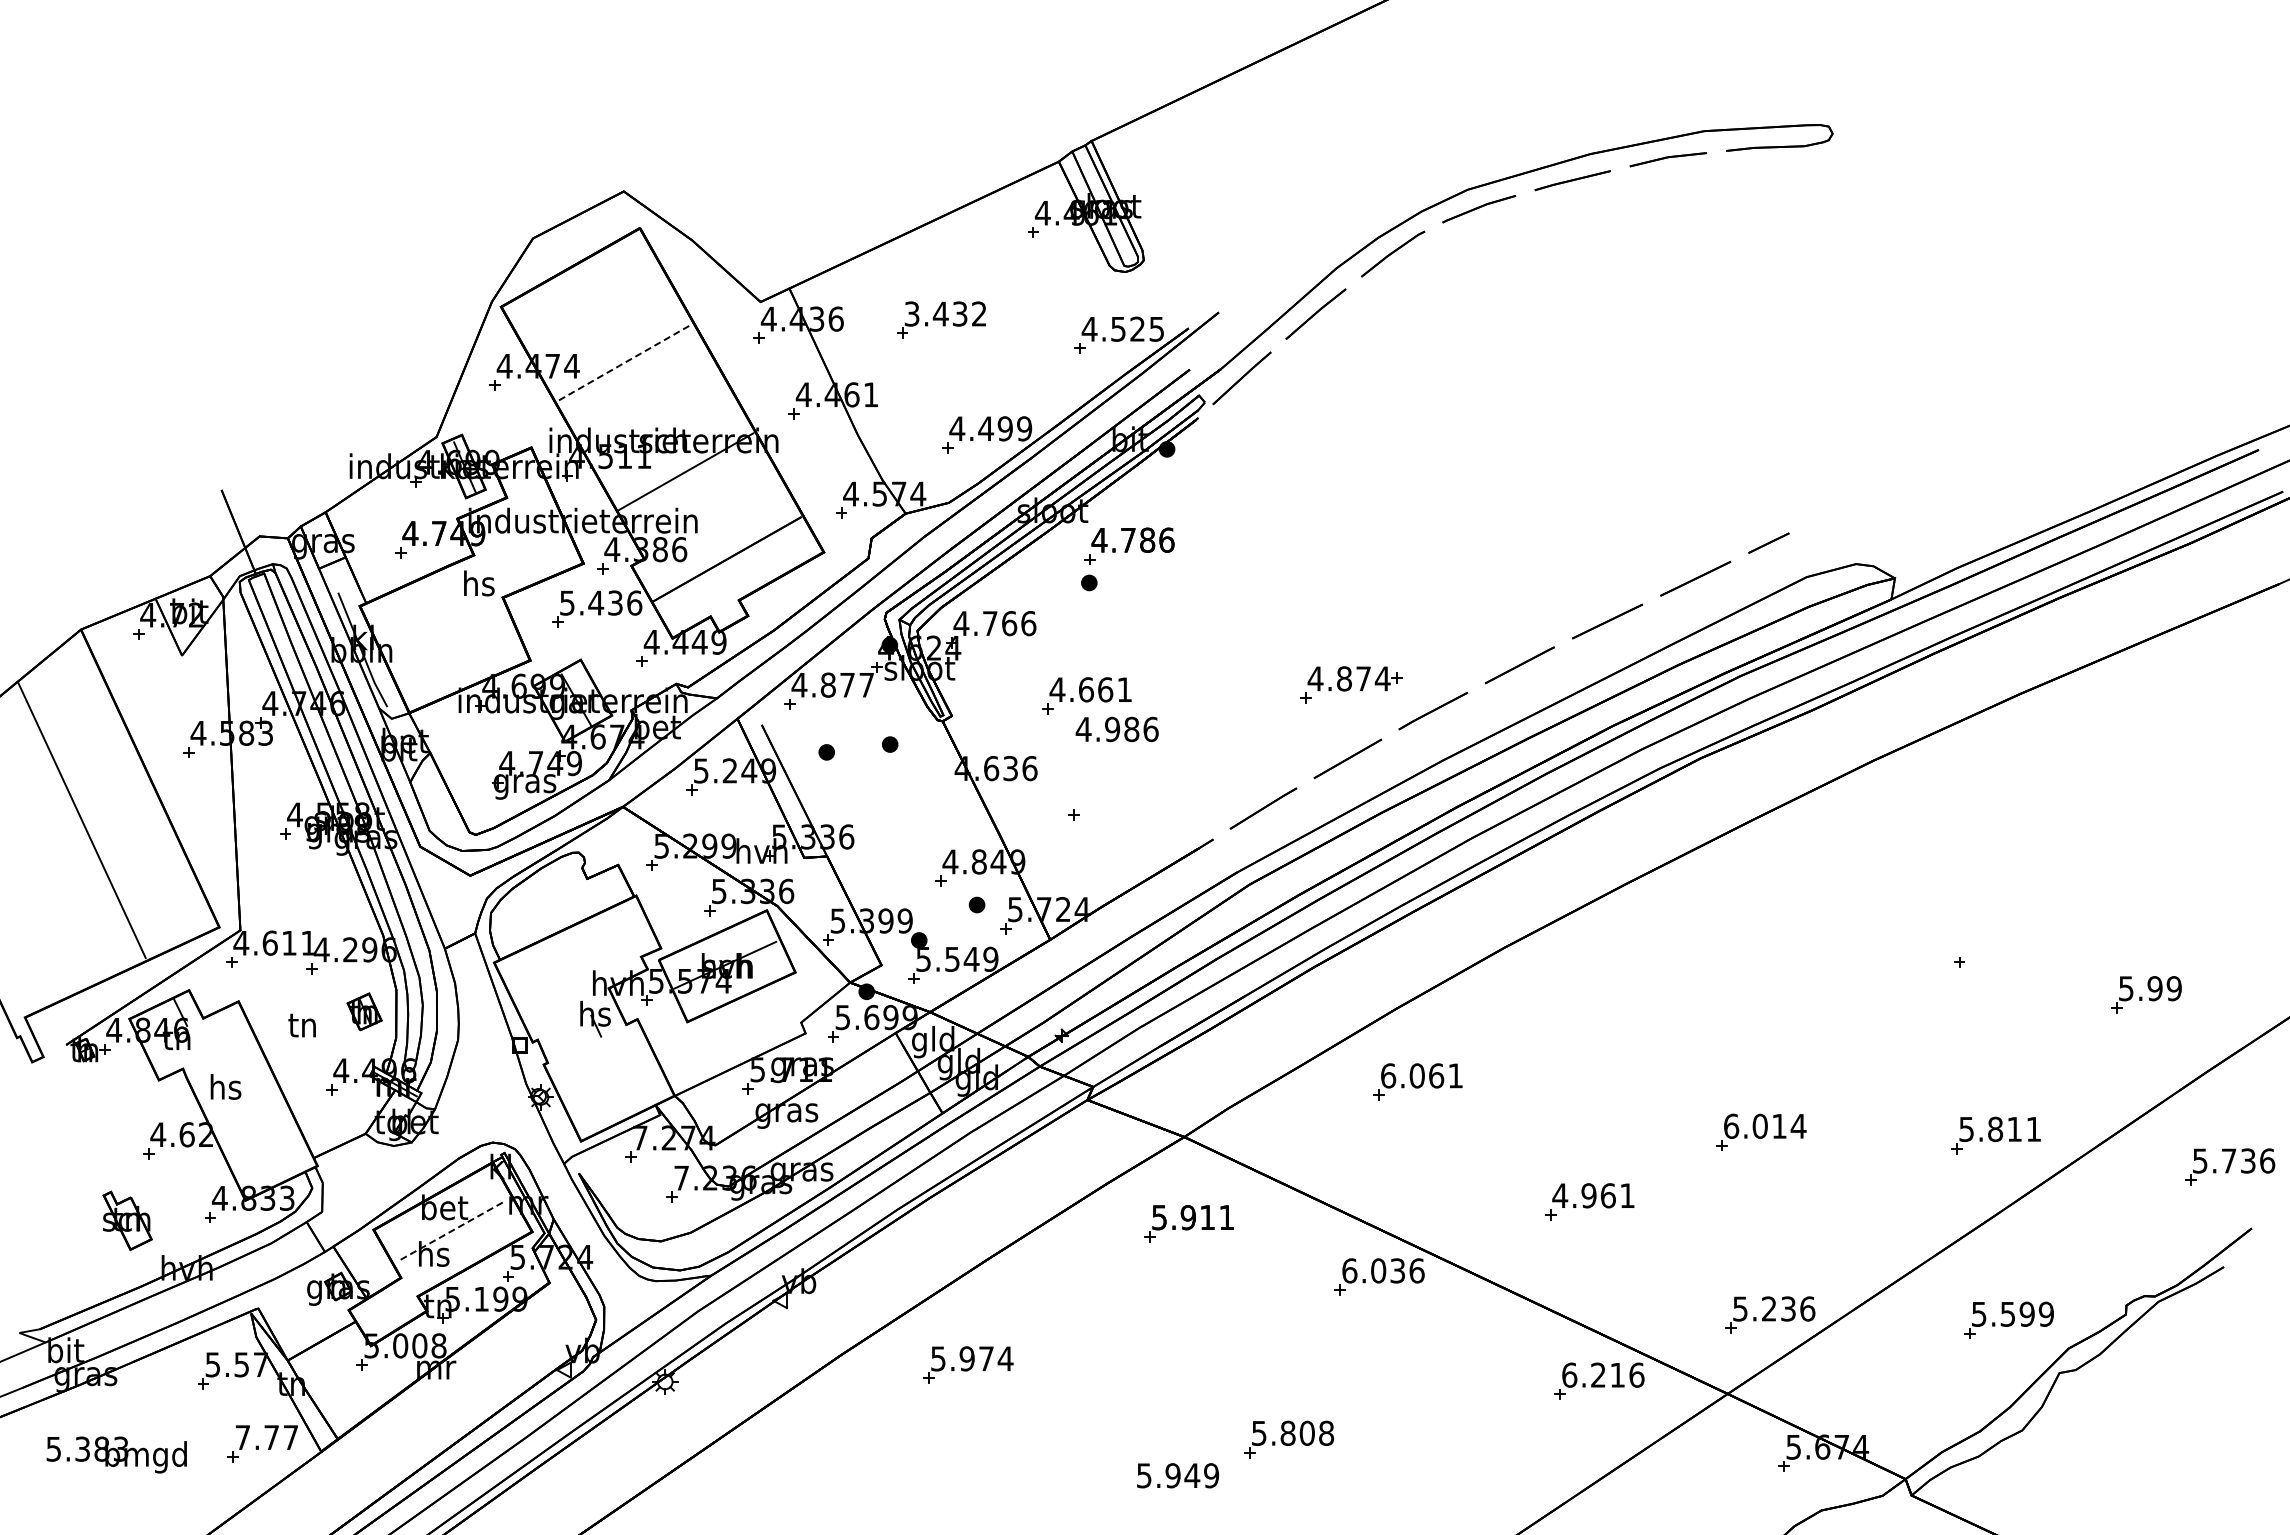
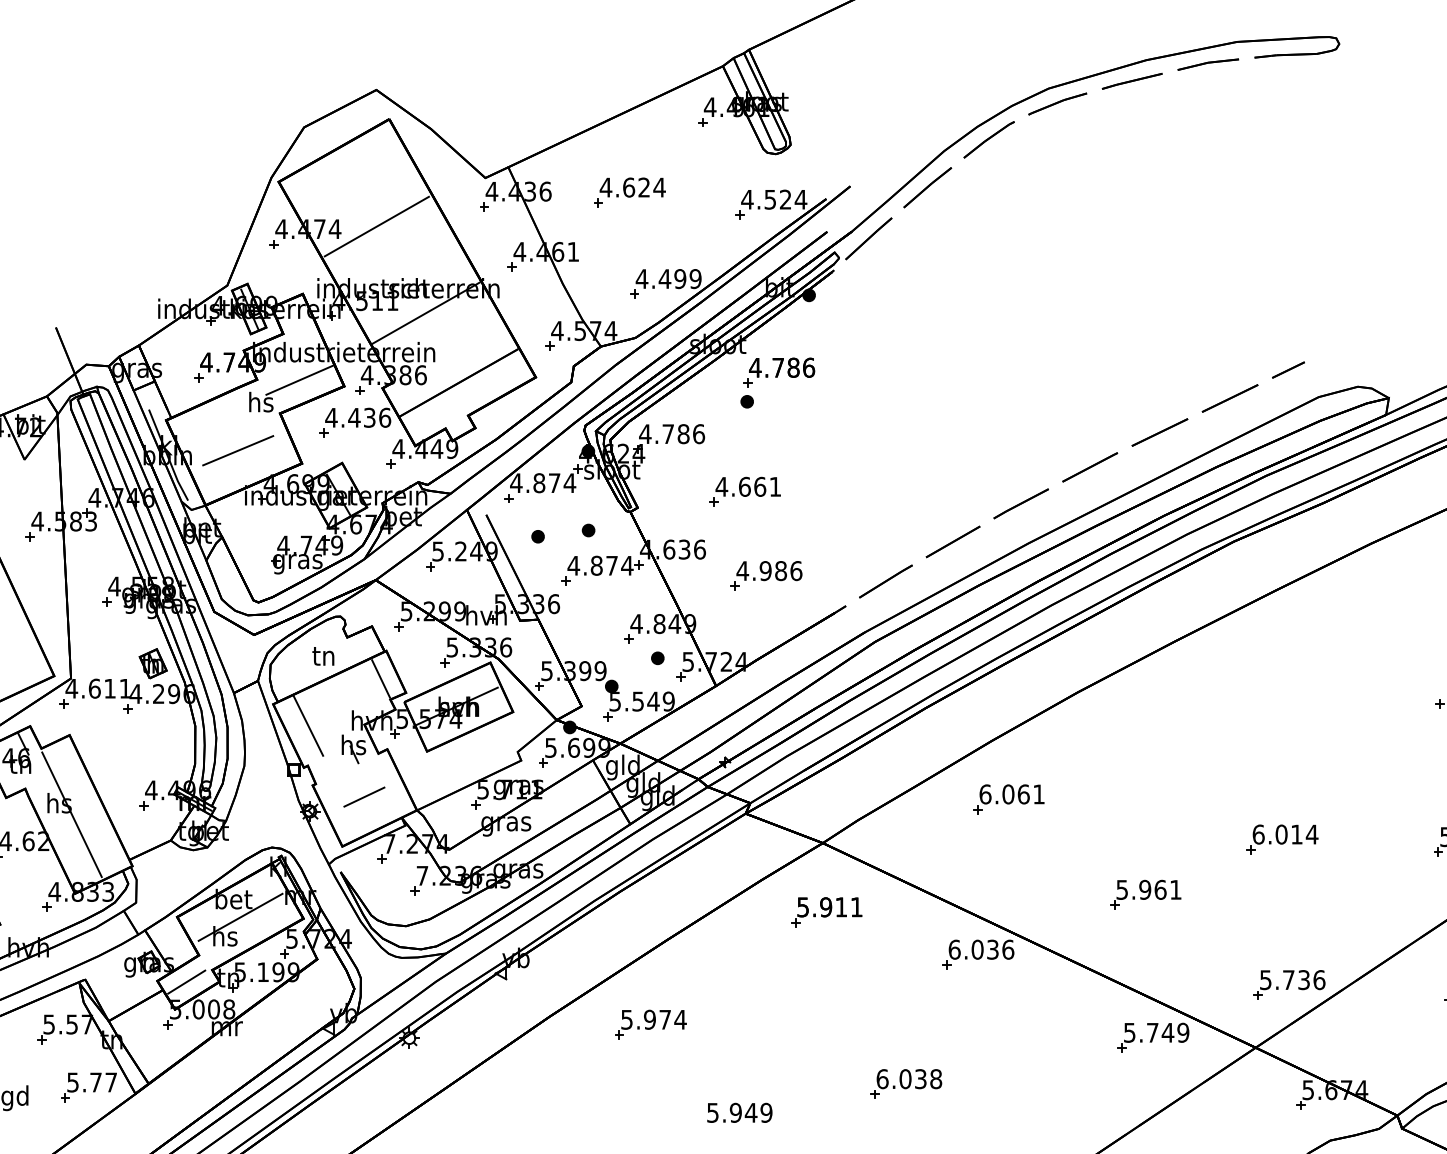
text: (945, 313) -> (632, 187), 3.432 -> 4.624
text: (1156, 329) -> (800, 199), 4.525 -> 4.524
line: (624, 362) -> (376, 226), dashed -> solid
line: (528, 555) -> (300, 379), added
text: (567, 602) -> (331, 417), 5.436 -> 4.436
text: (1009, 623) -> (683, 434), 4.766 -> 4.786
line: (450, 644) -> (238, 450), added
part: (1351, 684) -> (602, 570), moved
text: (866, 685) -> (569, 483), 4.877 -> 4.874
text: (1116, 729) -> (768, 571), moved
line: (629, 930) -> (380, 678), added
line: (538, 989) -> (308, 725), added
part: (364, 1011) -> (153, 663), moved
text: (301, 1025) -> (322, 656), moved
line: (608, 1079) -> (364, 797), added
line: (241, 1101) -> (71, 814), added
text: (1560, 1195) -> (1122, 889), 4.961 -> 5.961
line: (453, 1230) -> (240, 917), dashed -> solid
text: (1769, 1308) -> (1288, 979), 5.236 -> 5.736
line: (385, 1311) -> (186, 982), added
text: (1603, 1374) -> (1156, 1032), 6.216 -> 5.749
text: (1282, 1432) -> (901, 1078), 5.808 -> 6.038
text: (242, 1437) -> (72, 1082), 7.77 -> 5.77
text: (1178, 1475) -> (740, 1112), moved

